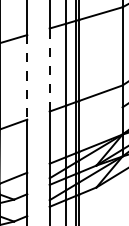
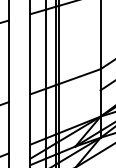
line: (49, 70) -> (30, 54), dashed -> solid
line: (27, 77) -> (8, 61), dashed -> solid

